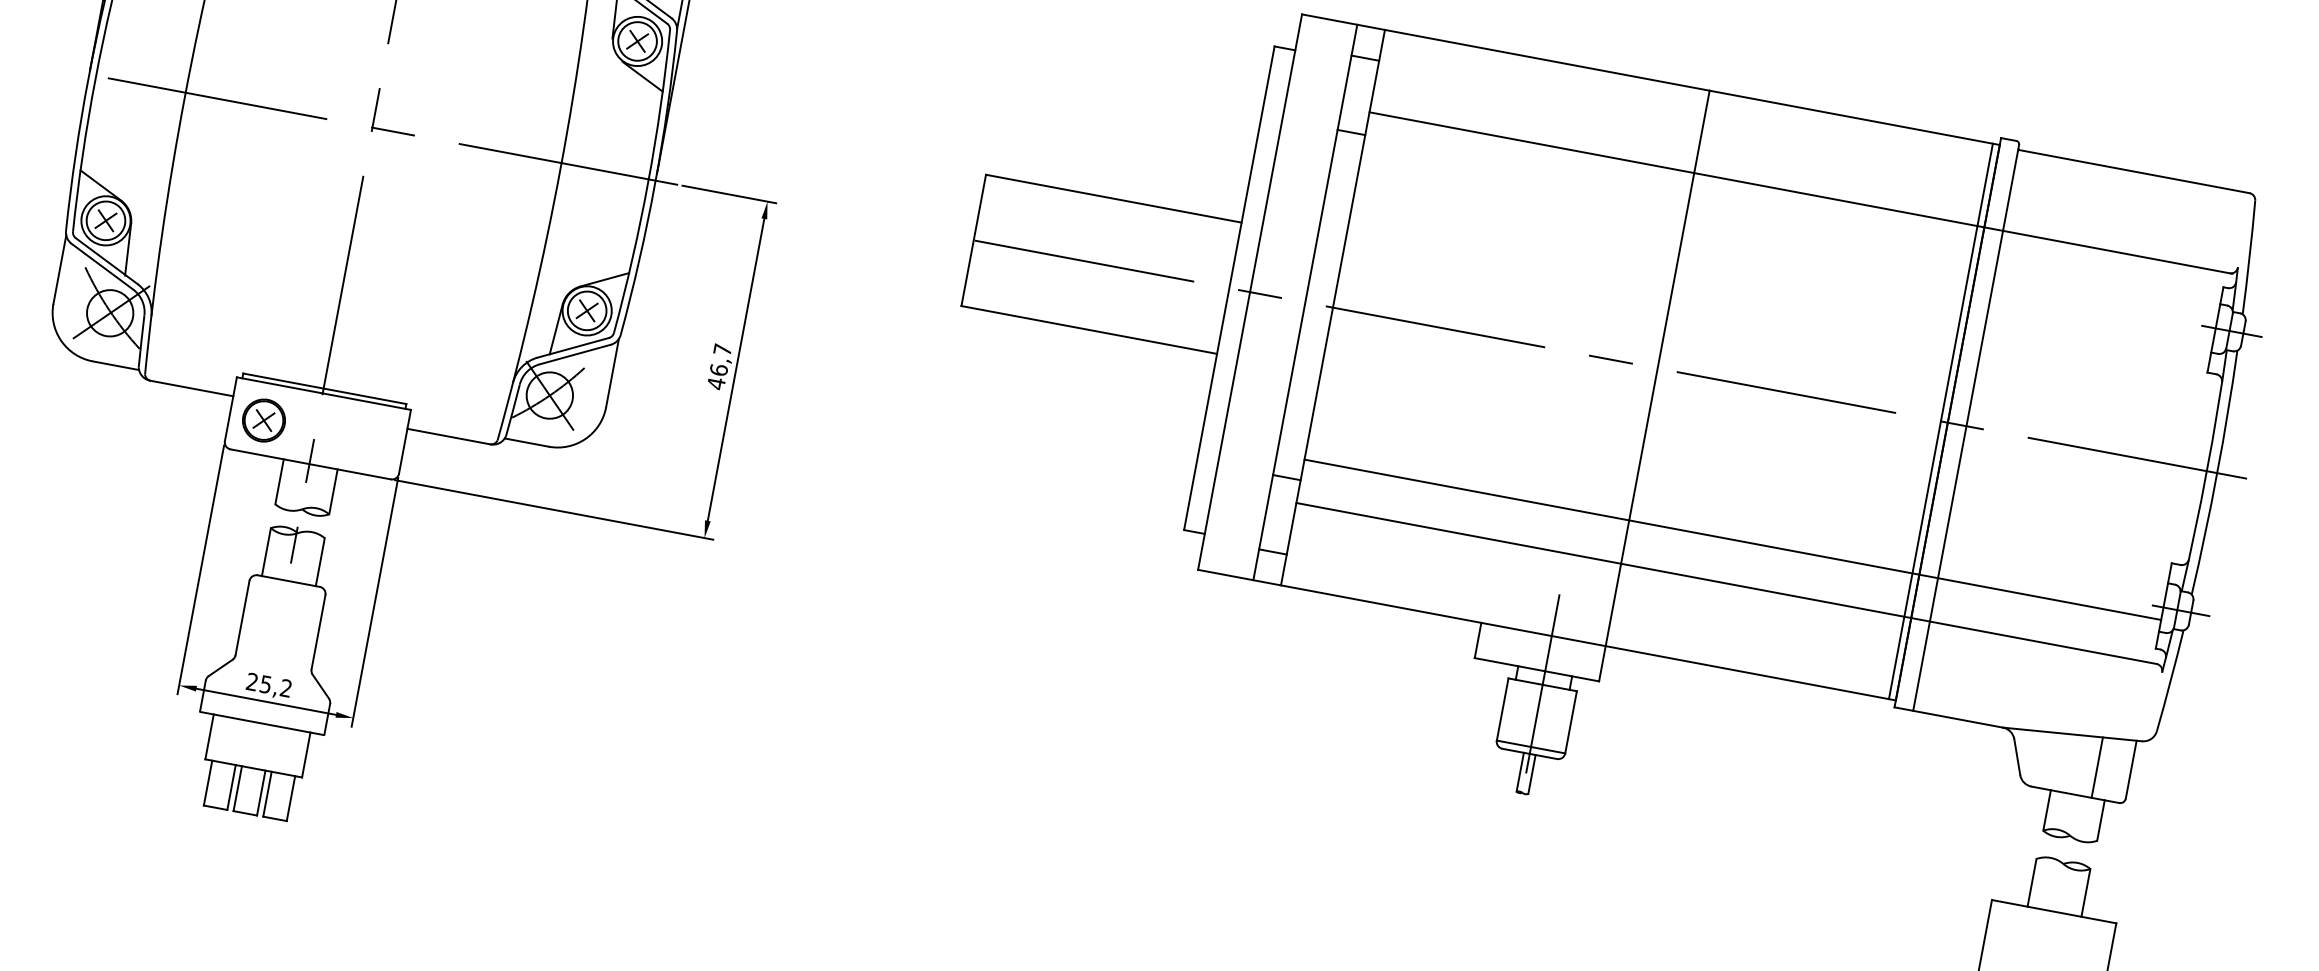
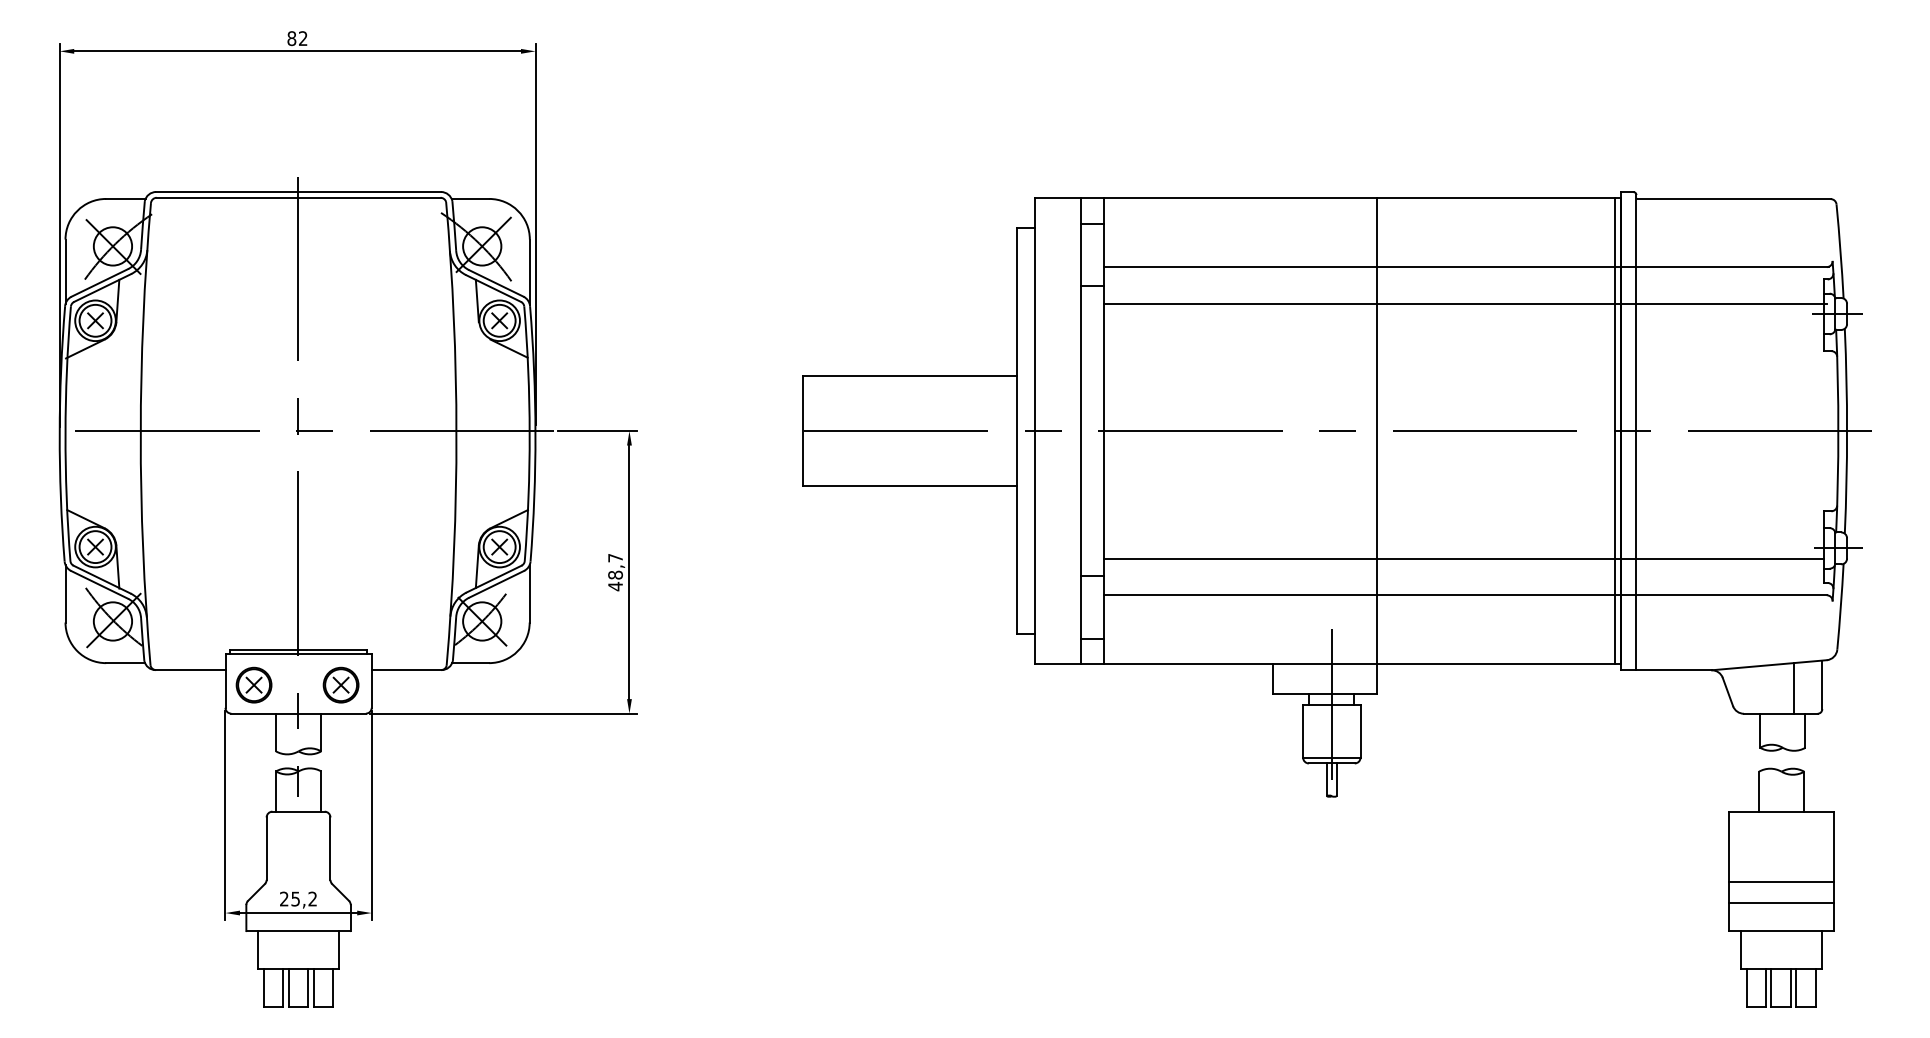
line: (1791, 236) -> (1465, 303), added
text: (718, 369) -> (615, 574), 46,7 -> 48,7
part: (367, 439) -> (340, 684), added

